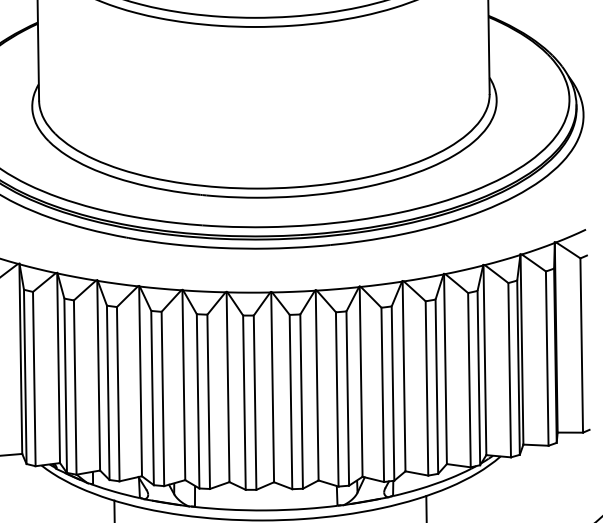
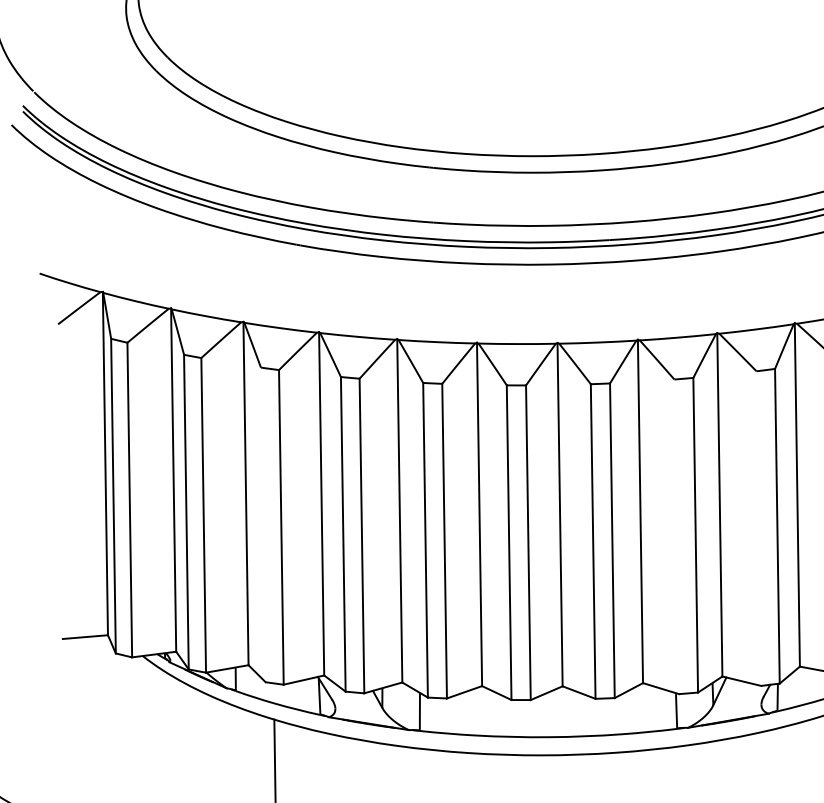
line: (107, 392) -> (261, 524), removed
line: (382, 394) -> (758, 527), removed
line: (336, 399) -> (675, 536), removed

